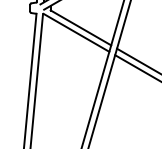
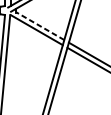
line: (80, 27) -> (39, 25), solid -> dashed

